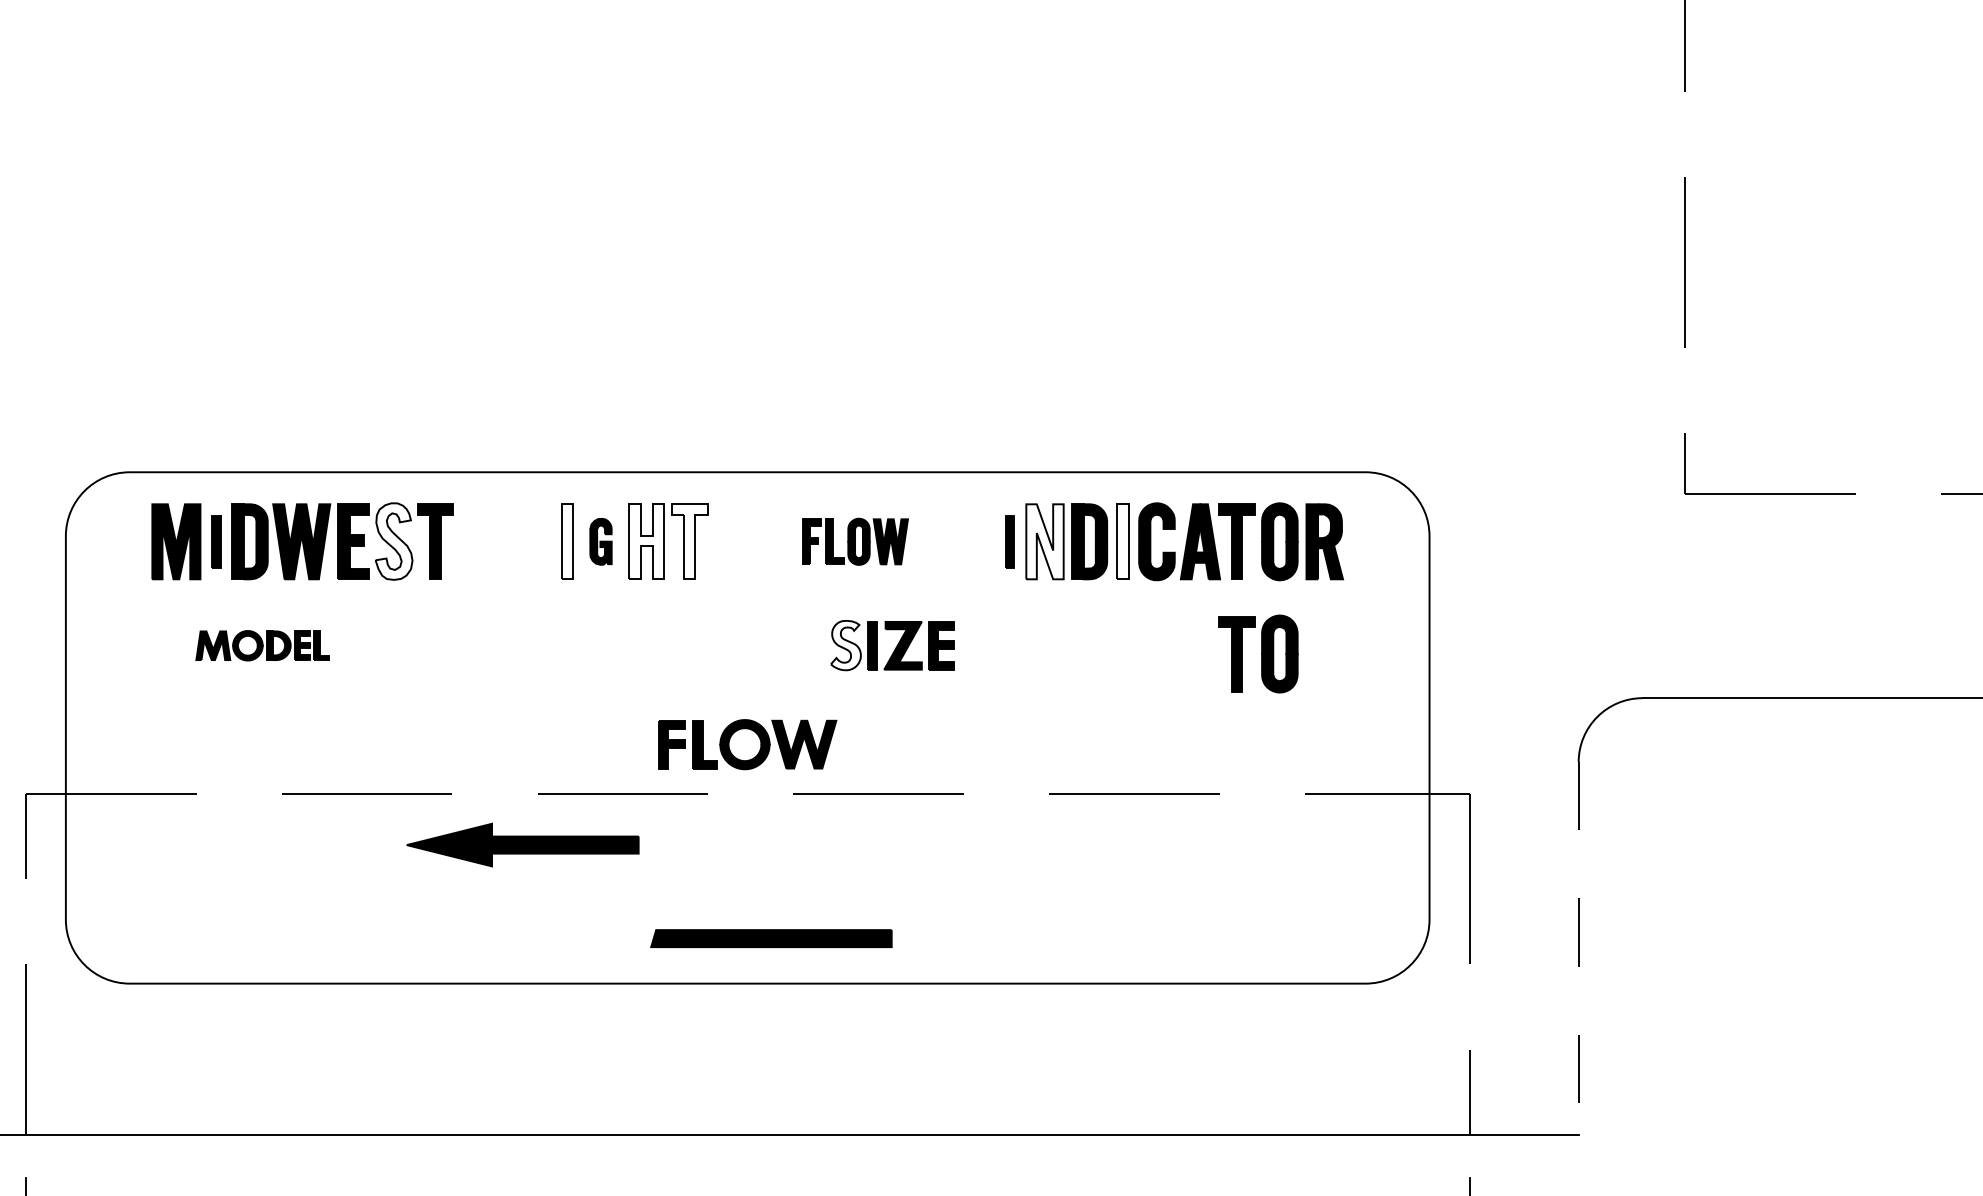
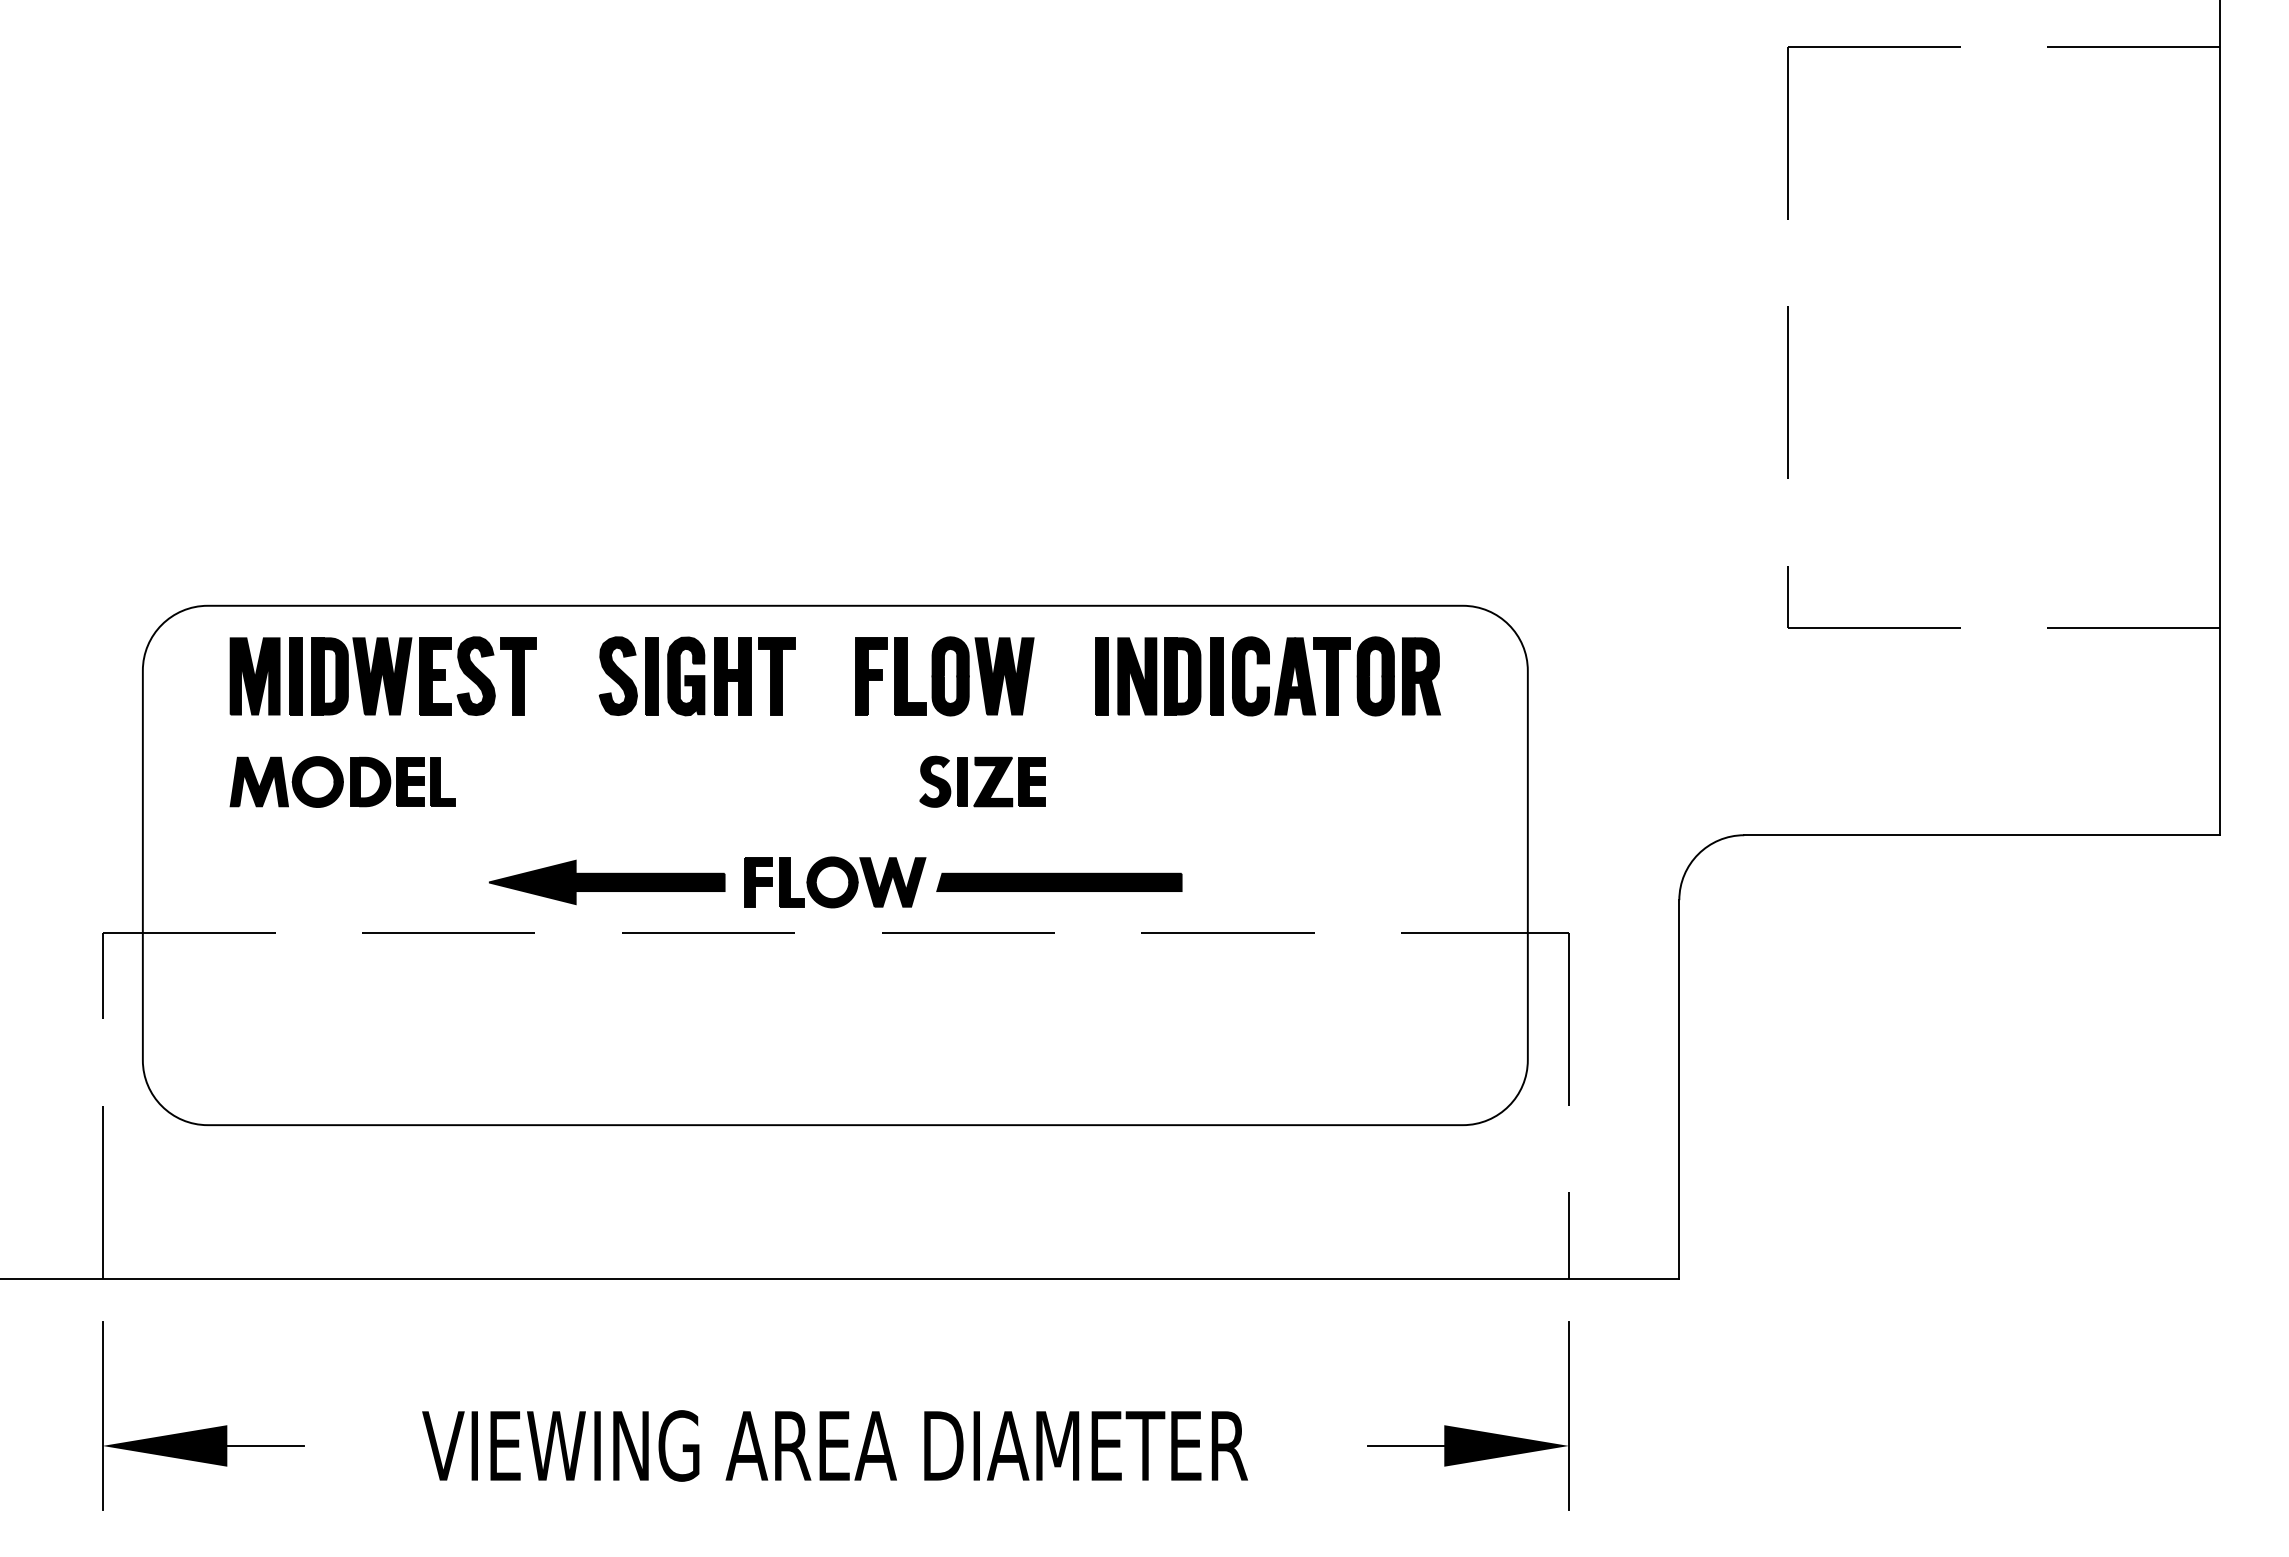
part: (533, 540) -> (617, 675), added
part: (216, 541) -> (295, 676), size x1.43
fill: (393, 541) -> (475, 676), added
fill: (566, 541) -> (651, 676), added
part: (601, 541) -> (686, 676), size x1.67
fill: (646, 541) -> (732, 676), added
fill: (689, 541) -> (776, 676), added
part: (855, 541) -> (944, 676), size x1.67
part: (1009, 541) -> (1101, 676), size x1.43
fill: (1045, 541) -> (1137, 676), added
fill: (1122, 541) -> (1216, 676), added
part: (262, 645) -> (342, 781), size x1.67
fill: (845, 645) -> (934, 781), added
part: (1257, 654) -> (1353, 790), removed
part: (522, 845) -> (606, 882), moved
part: (771, 937) -> (1059, 881), moved
line: (1578, 948) -> (1679, 1089), dashed -> solid

